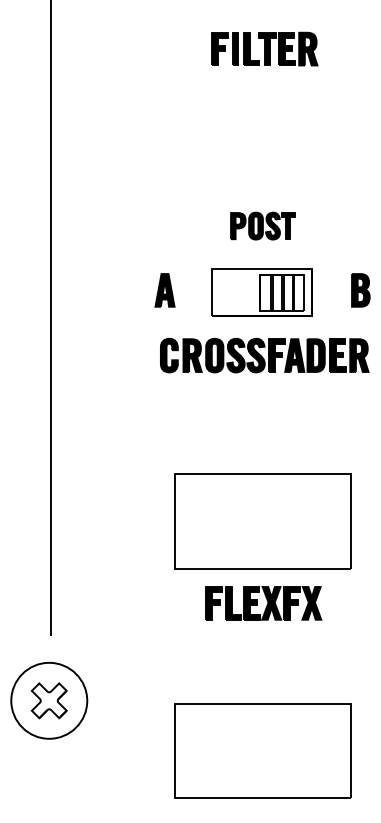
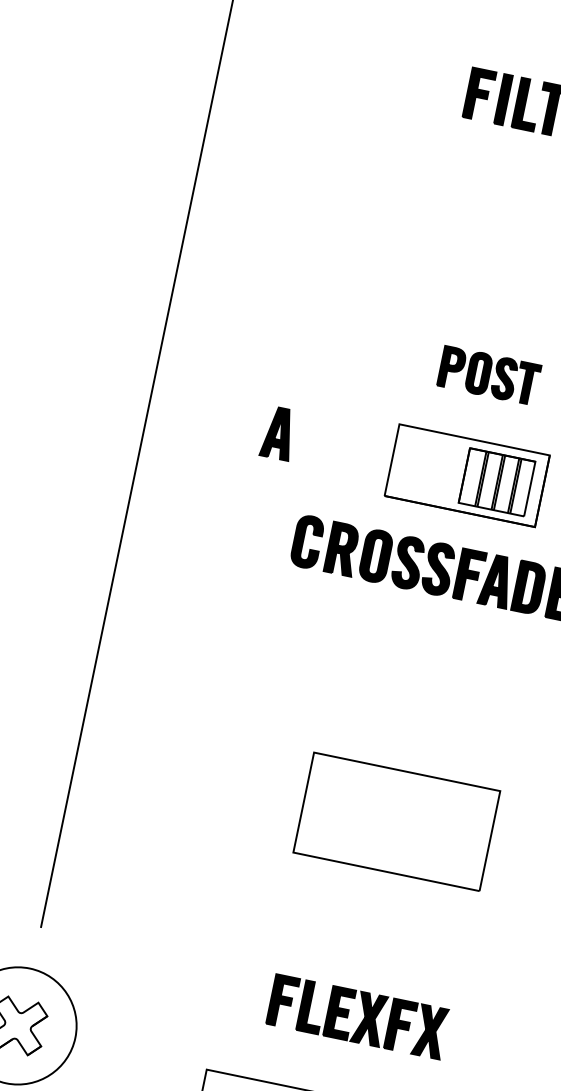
part: (164, 290) -> (278, 433), moved
part: (262, 521) -> (396, 821), size x0.7
part: (263, 603) -> (357, 1016), moved

